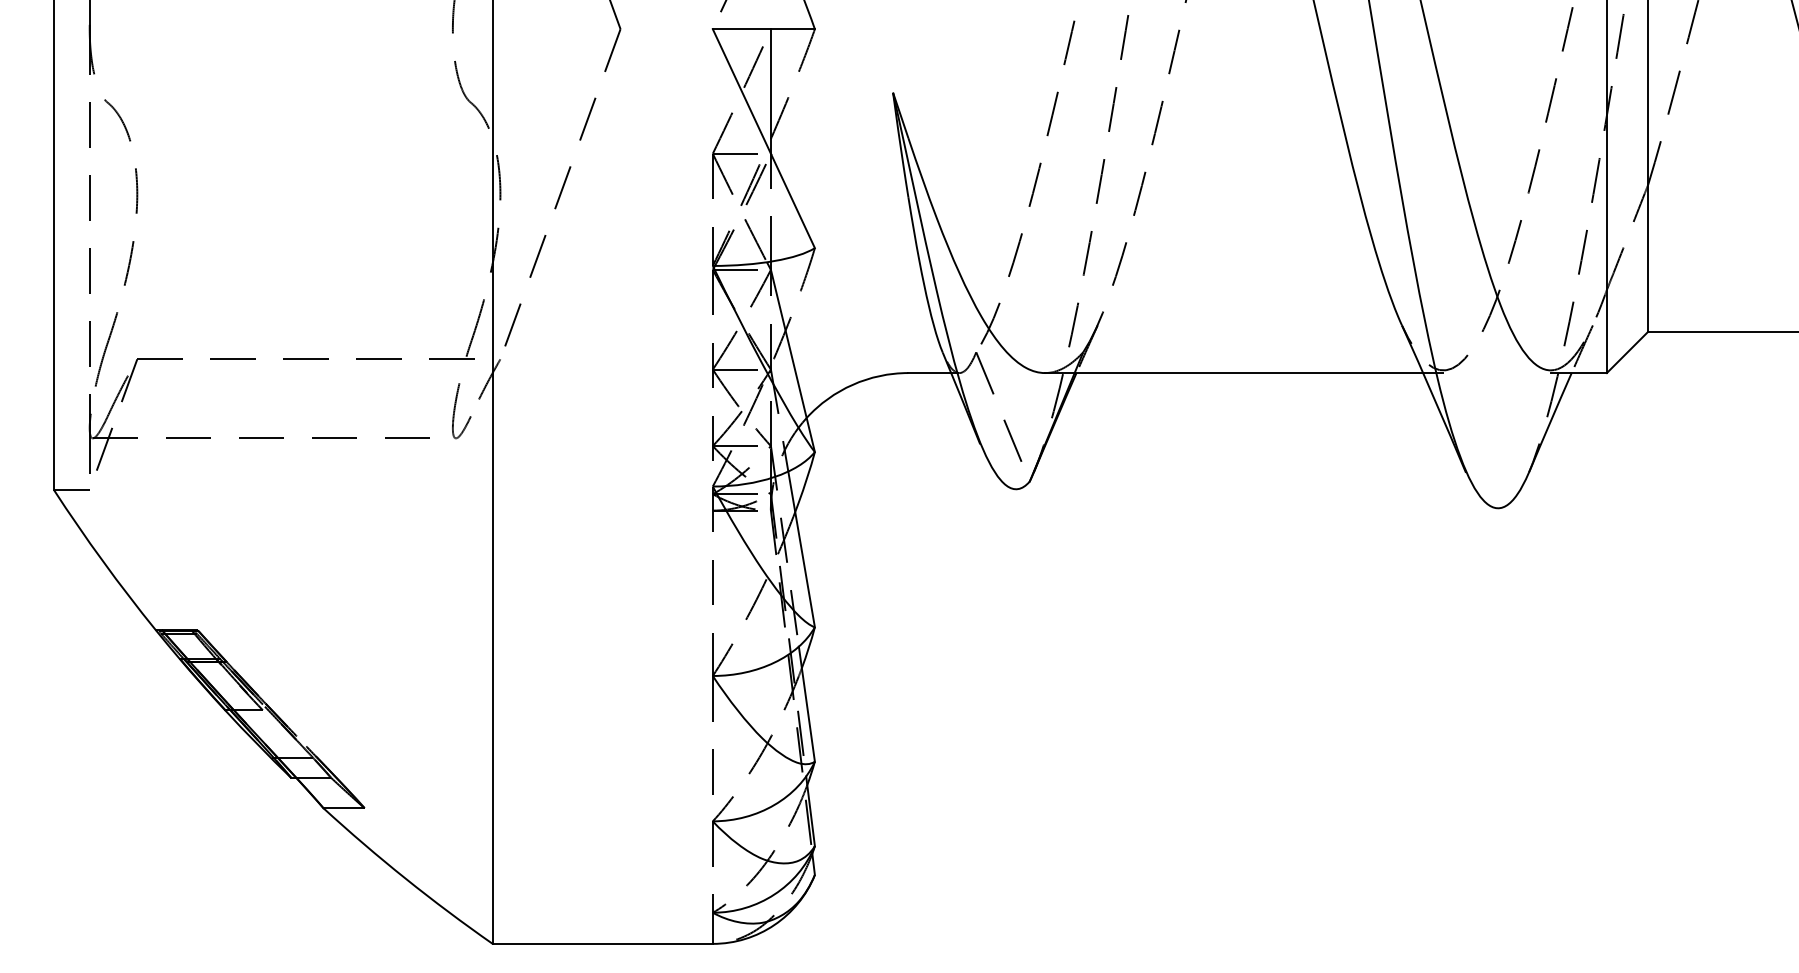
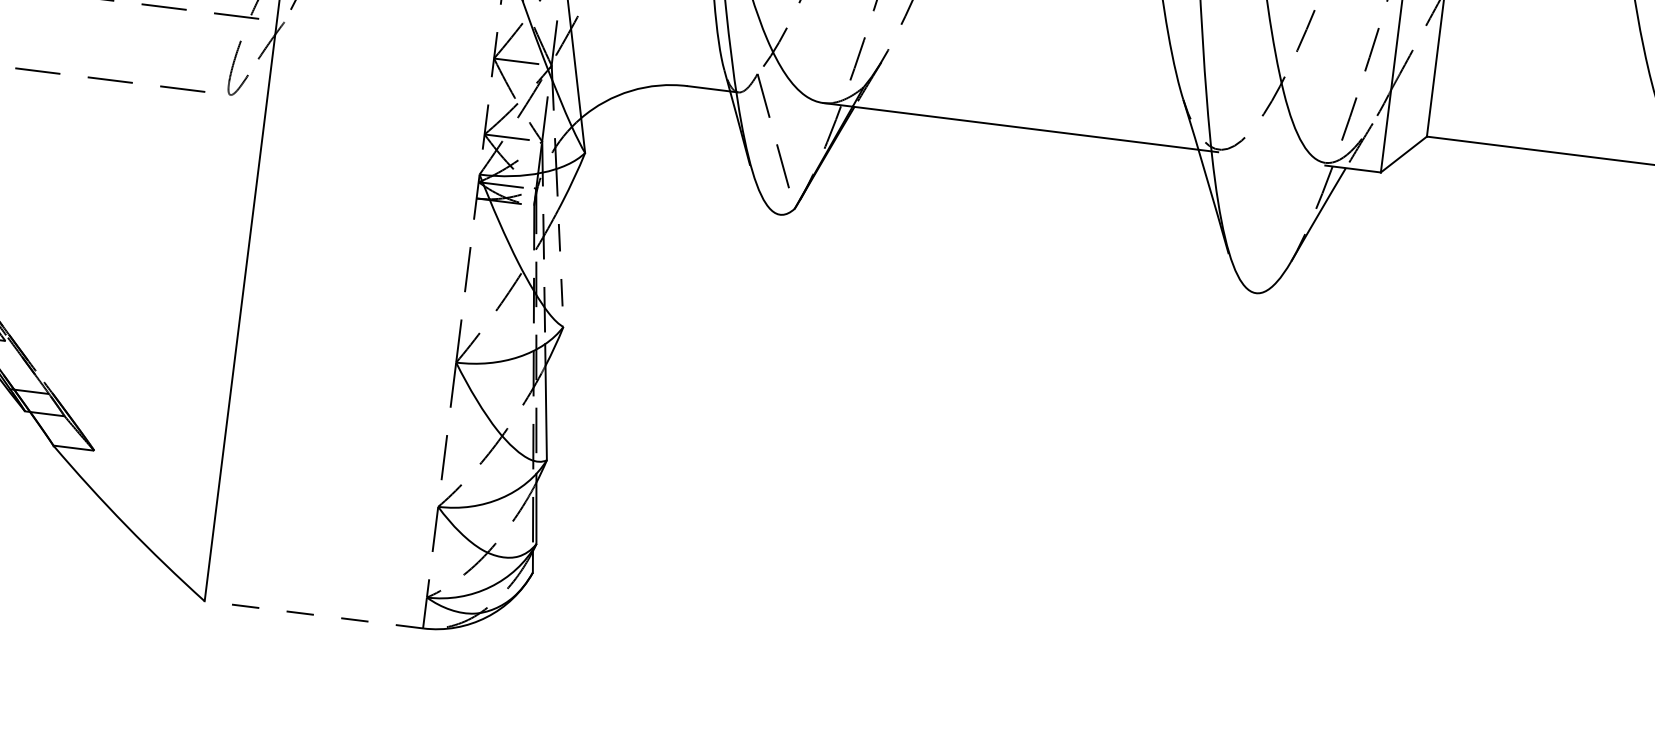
line: (801, 549) -> (559, 248), solid -> dashed
line: (602, 943) -> (313, 614), solid -> dashed

